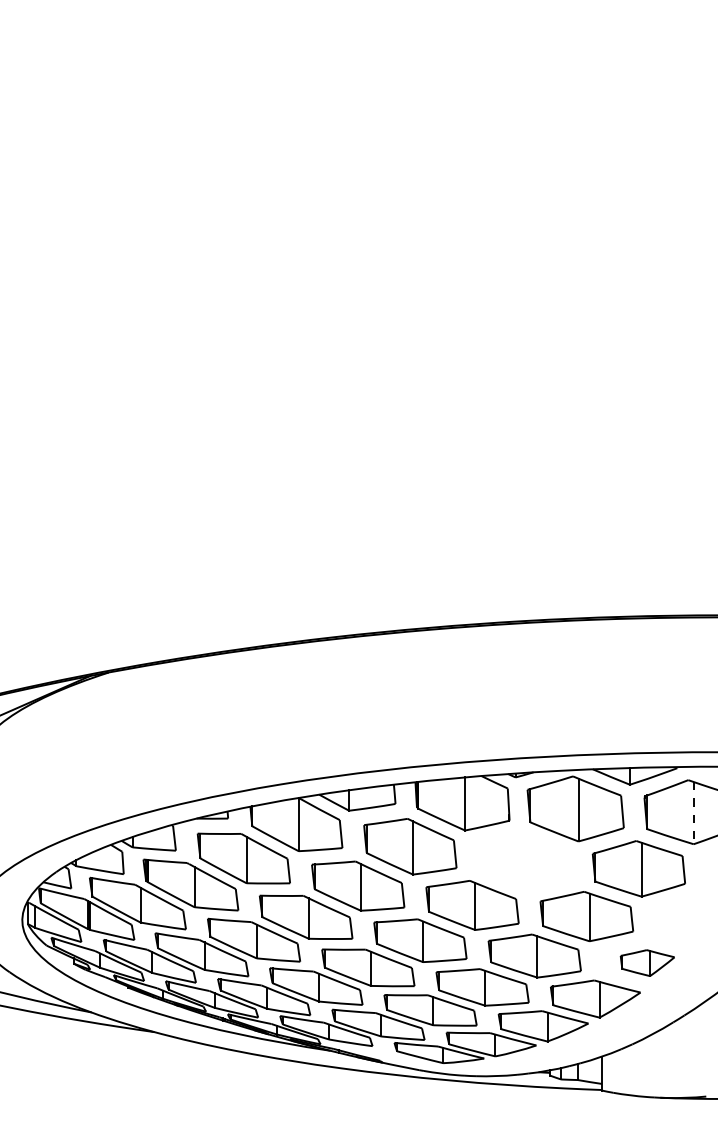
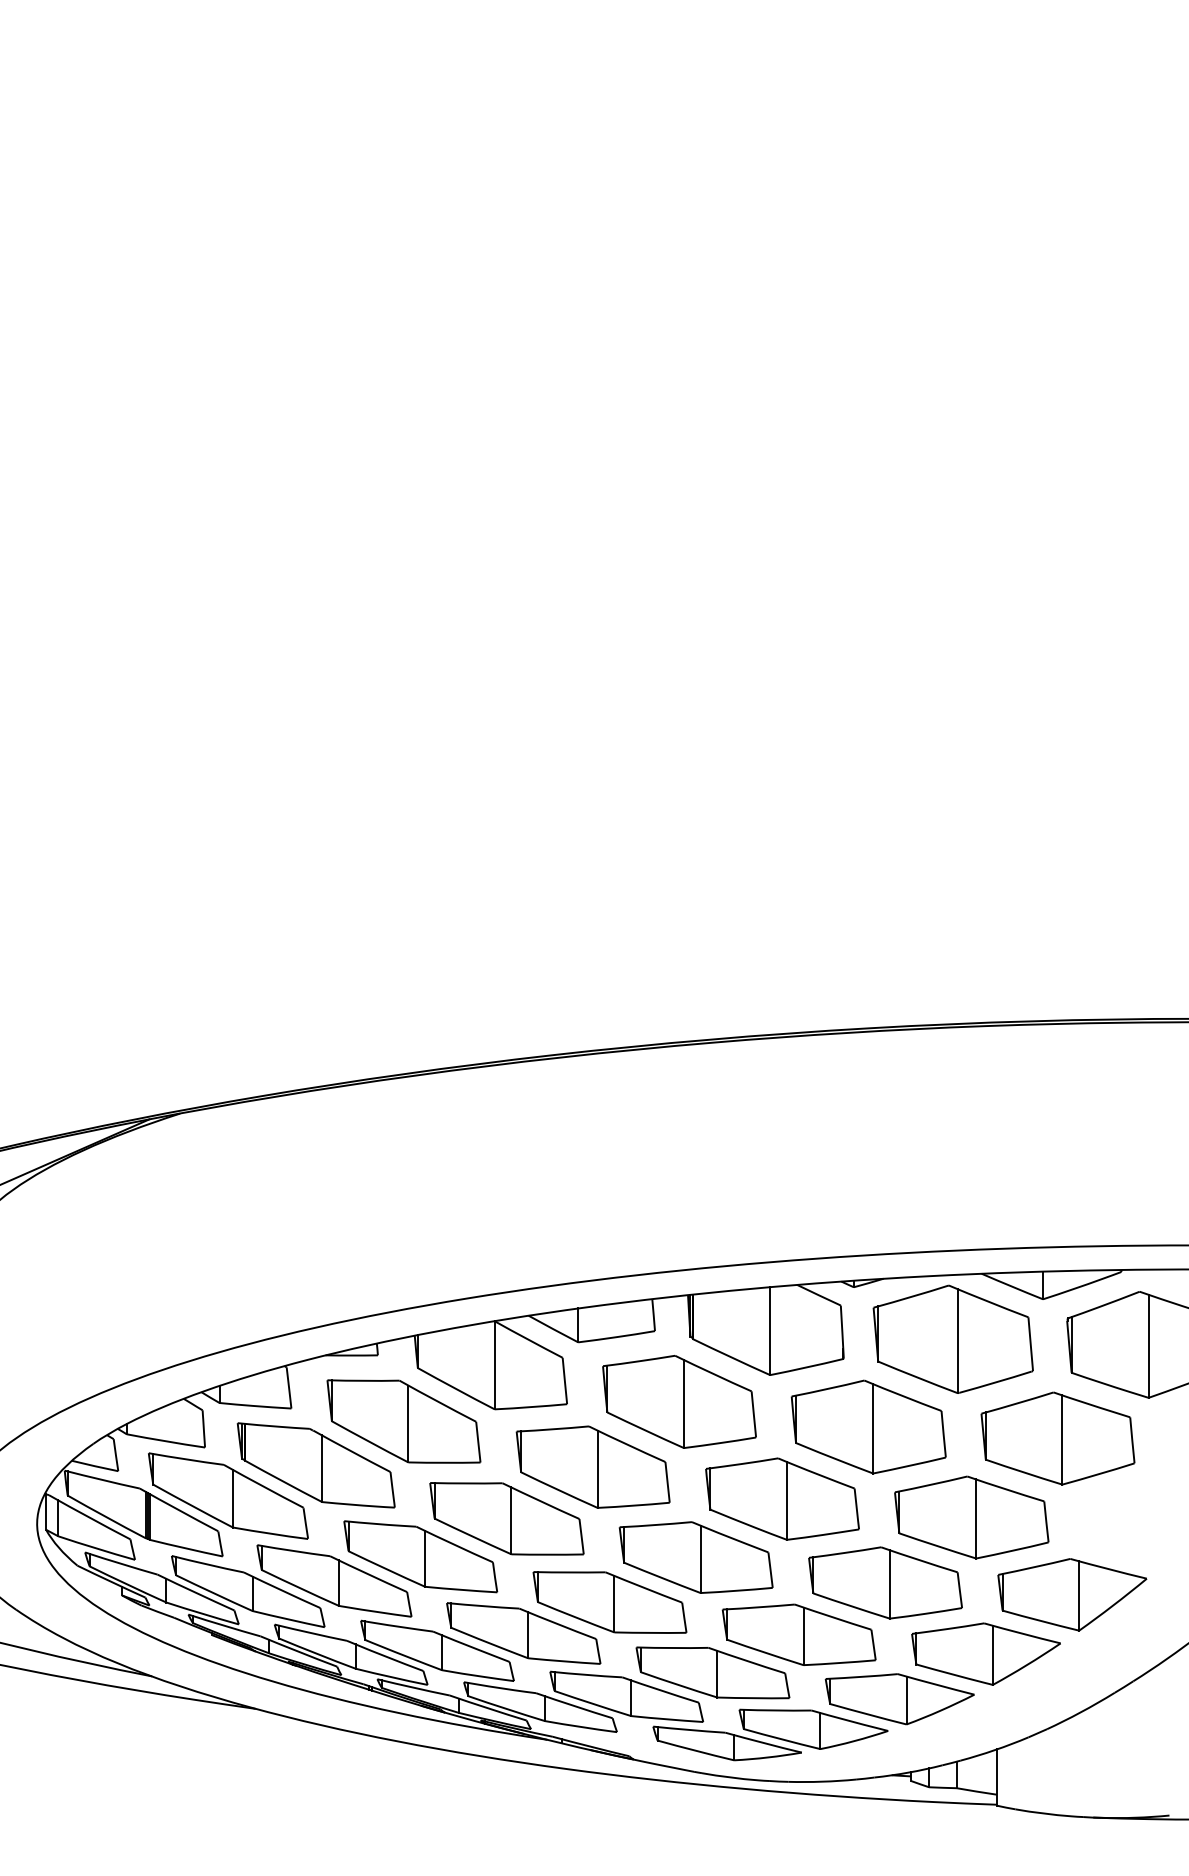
line: (693, 813) -> (1148, 1346), dashed -> solid
part: (524, 861) -> (868, 1426), added
part: (647, 962) -> (1072, 1593), size x1.67

